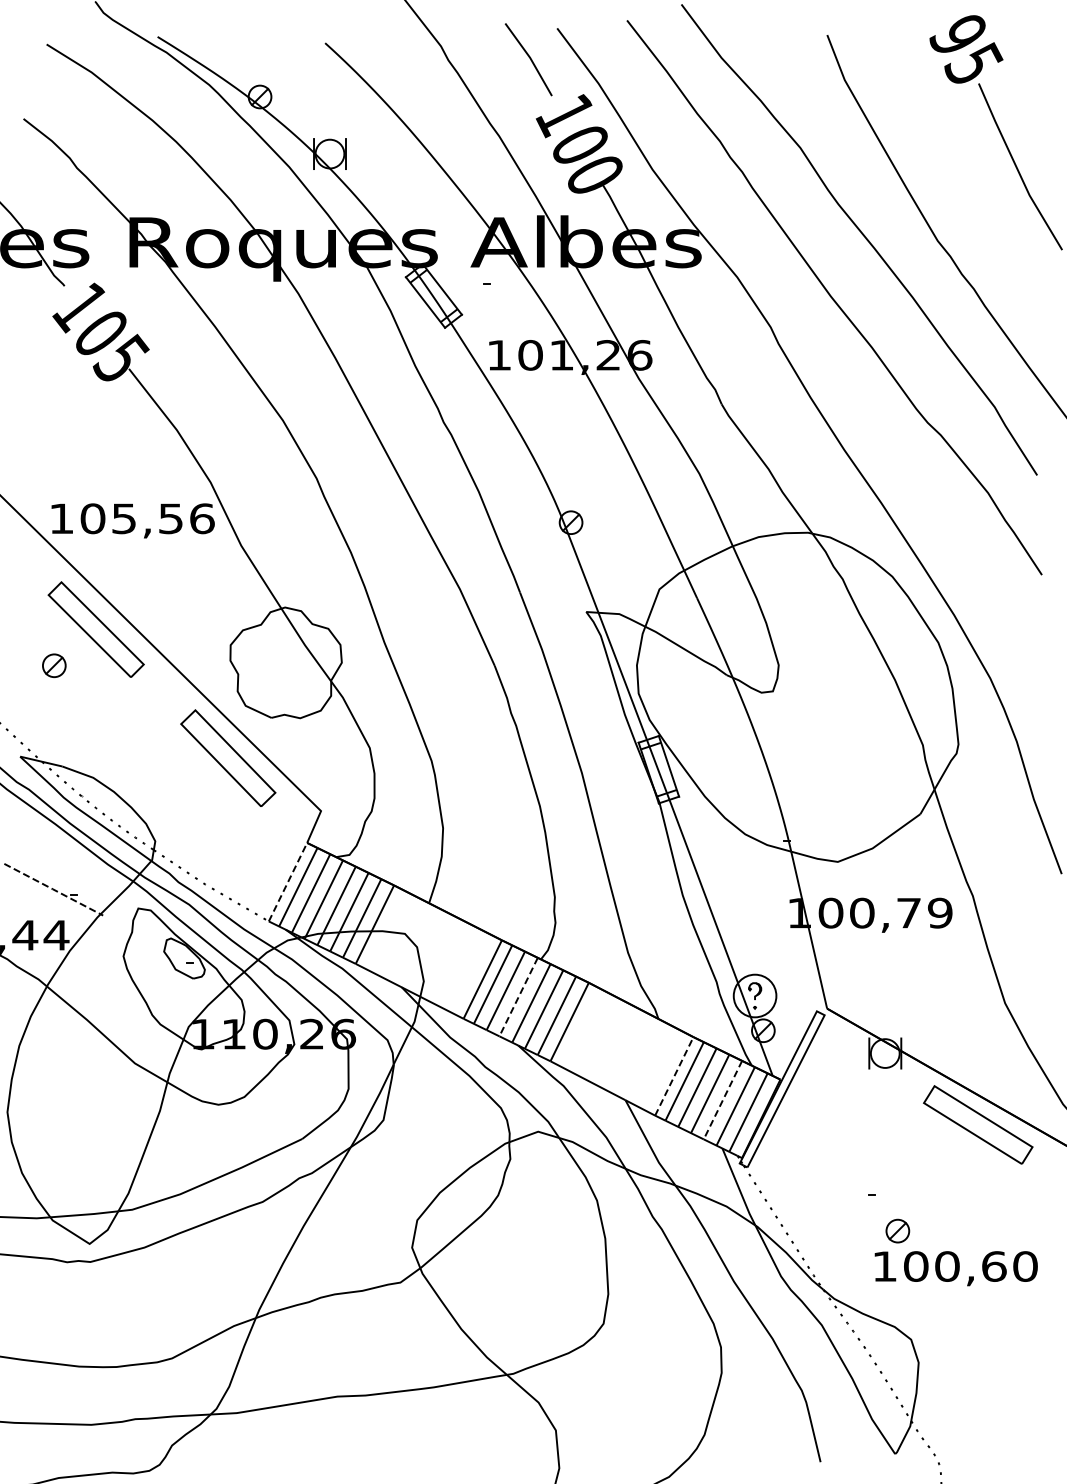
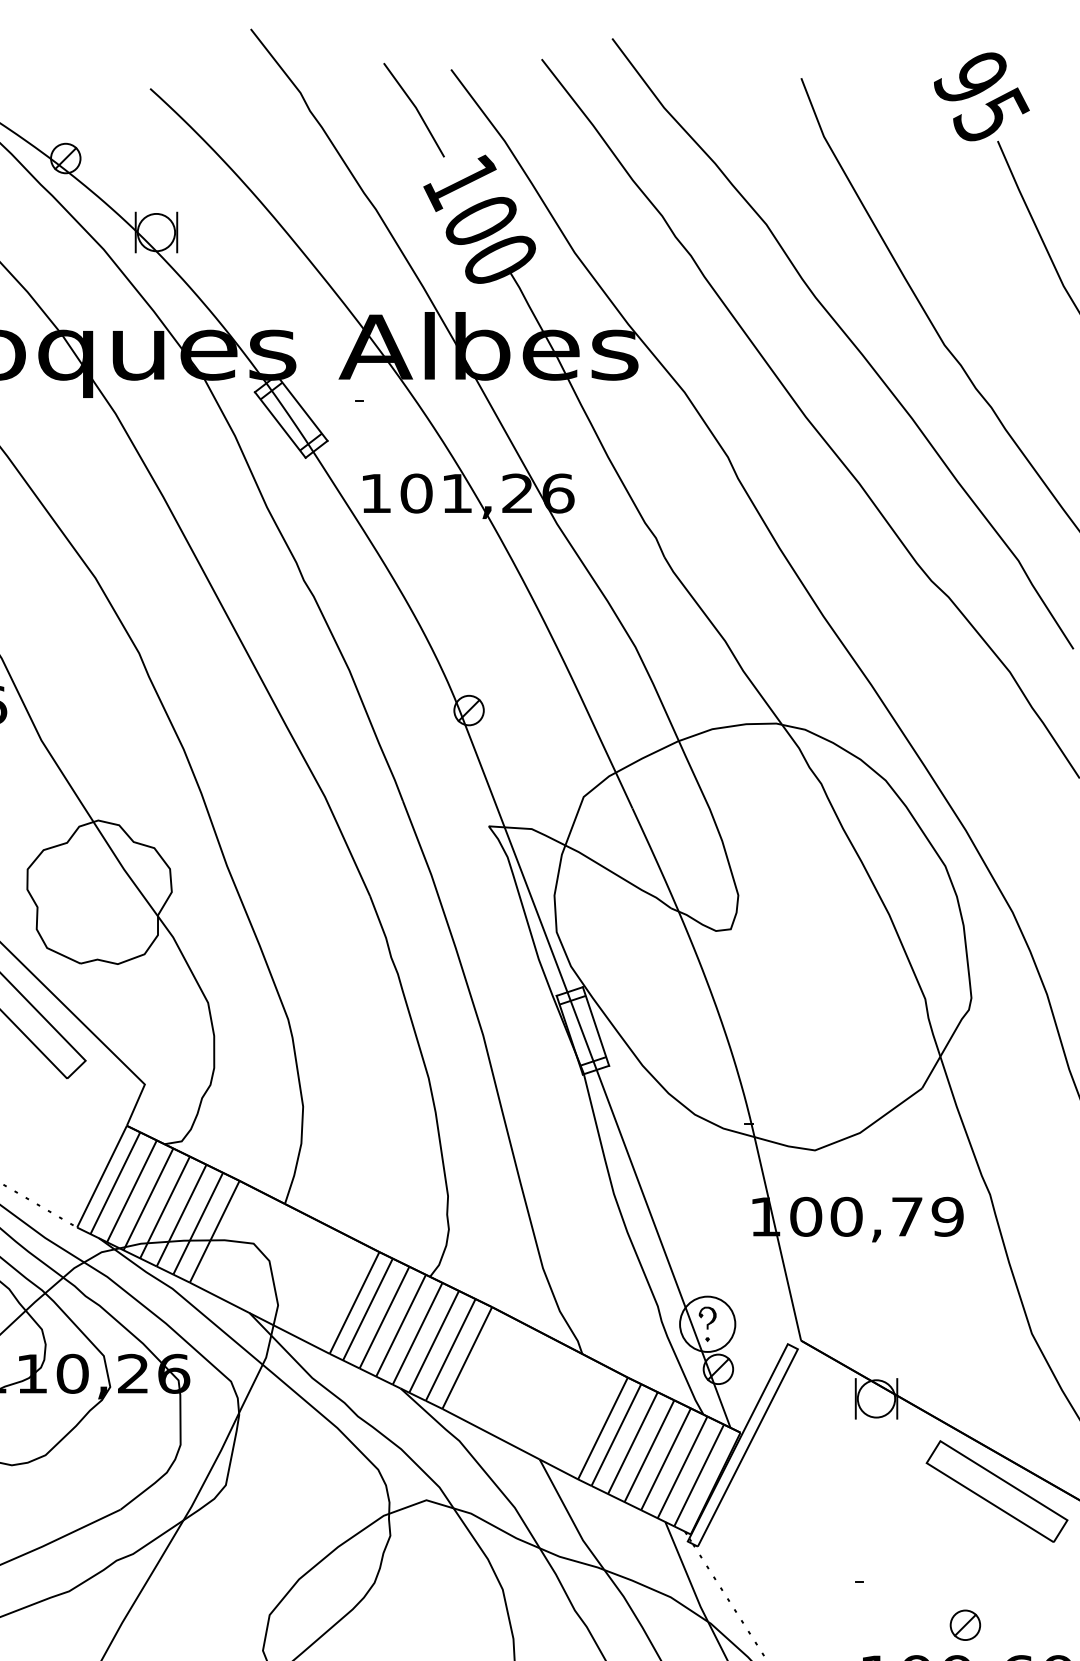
line: (288, 882) -> (102, 1177), dashed -> solid
line: (518, 997) -> (400, 1326), dashed -> solid
line: (674, 1076) -> (603, 1428), dashed -> solid
line: (722, 1100) -> (665, 1459), dashed -> solid
part: (897, 1230) -> (964, 1624), moved

